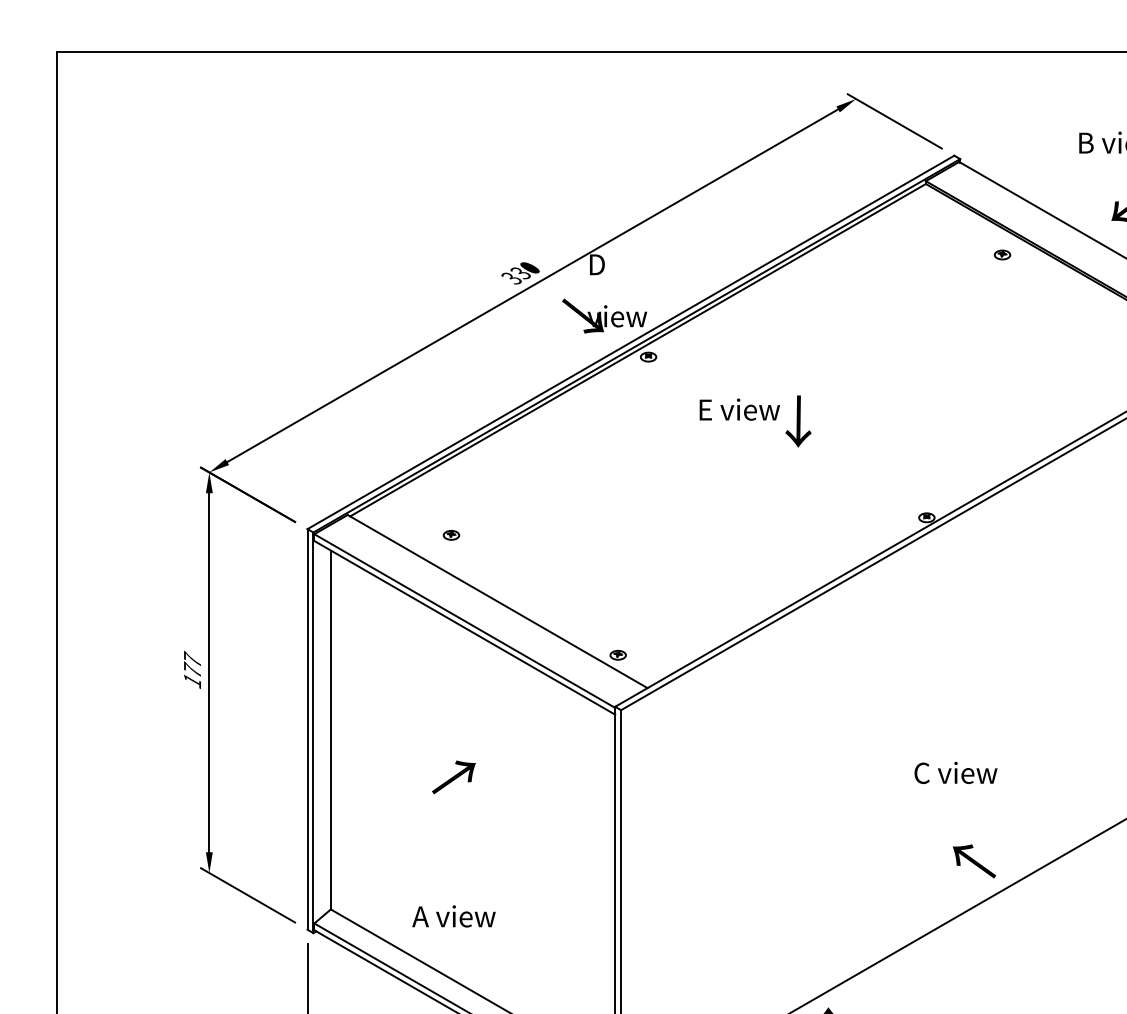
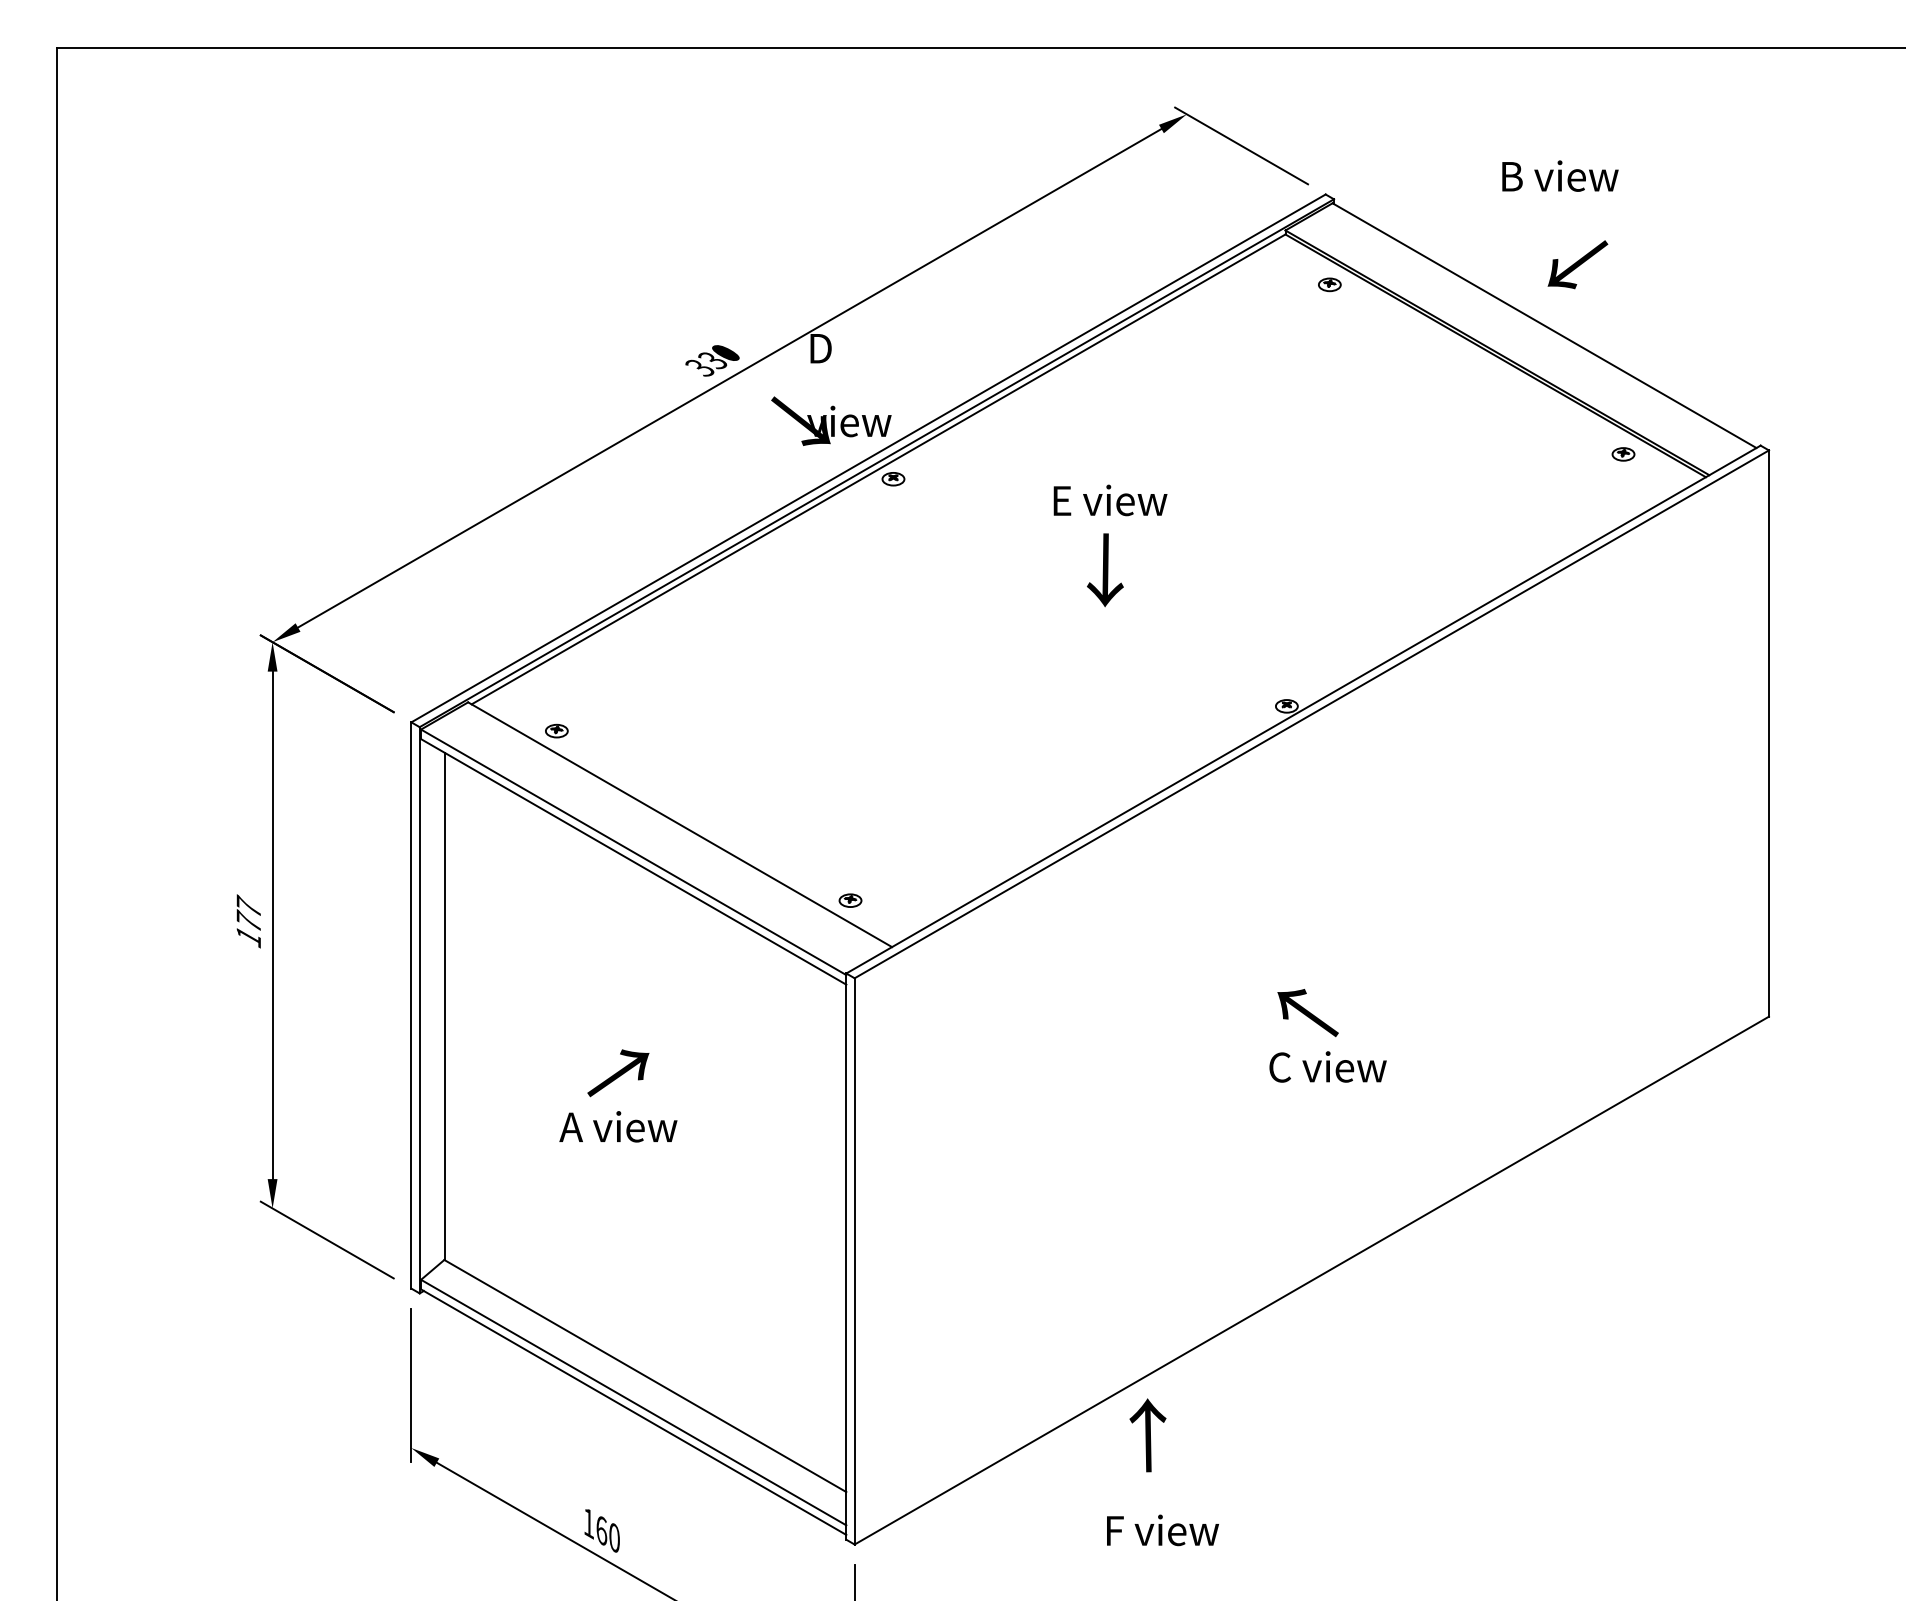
part: (1002, 254) -> (1329, 284), moved
text: (739, 409) -> (1110, 500), moved
part: (451, 534) -> (556, 730), moved
text: (973, 861) -> (1307, 1013), moved
text: (454, 916) -> (618, 1126), moved

